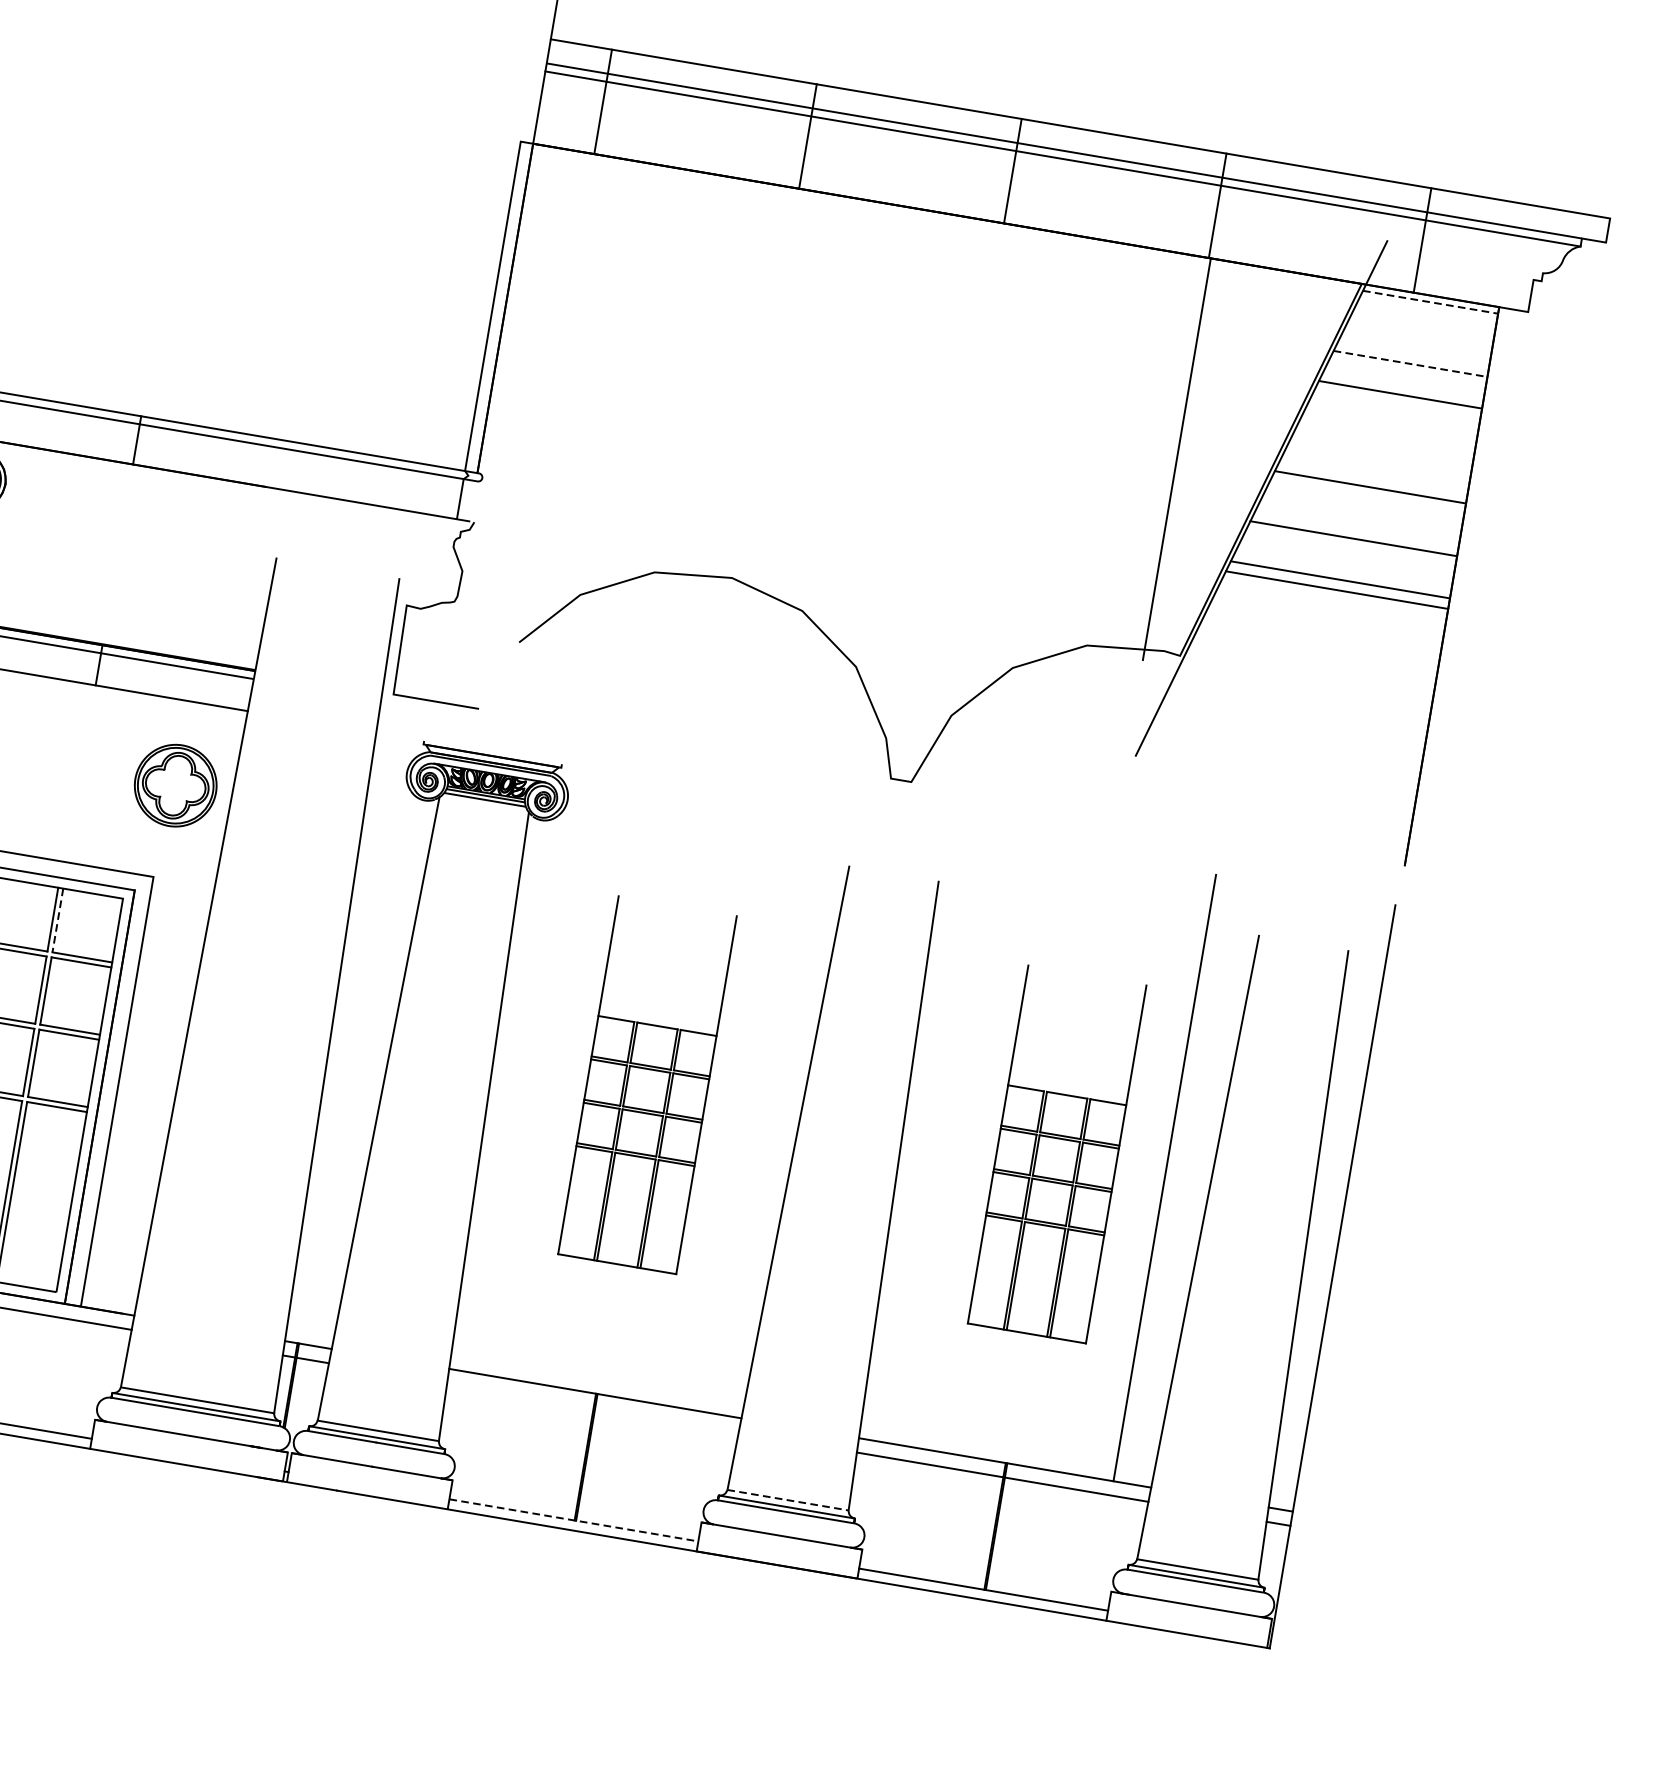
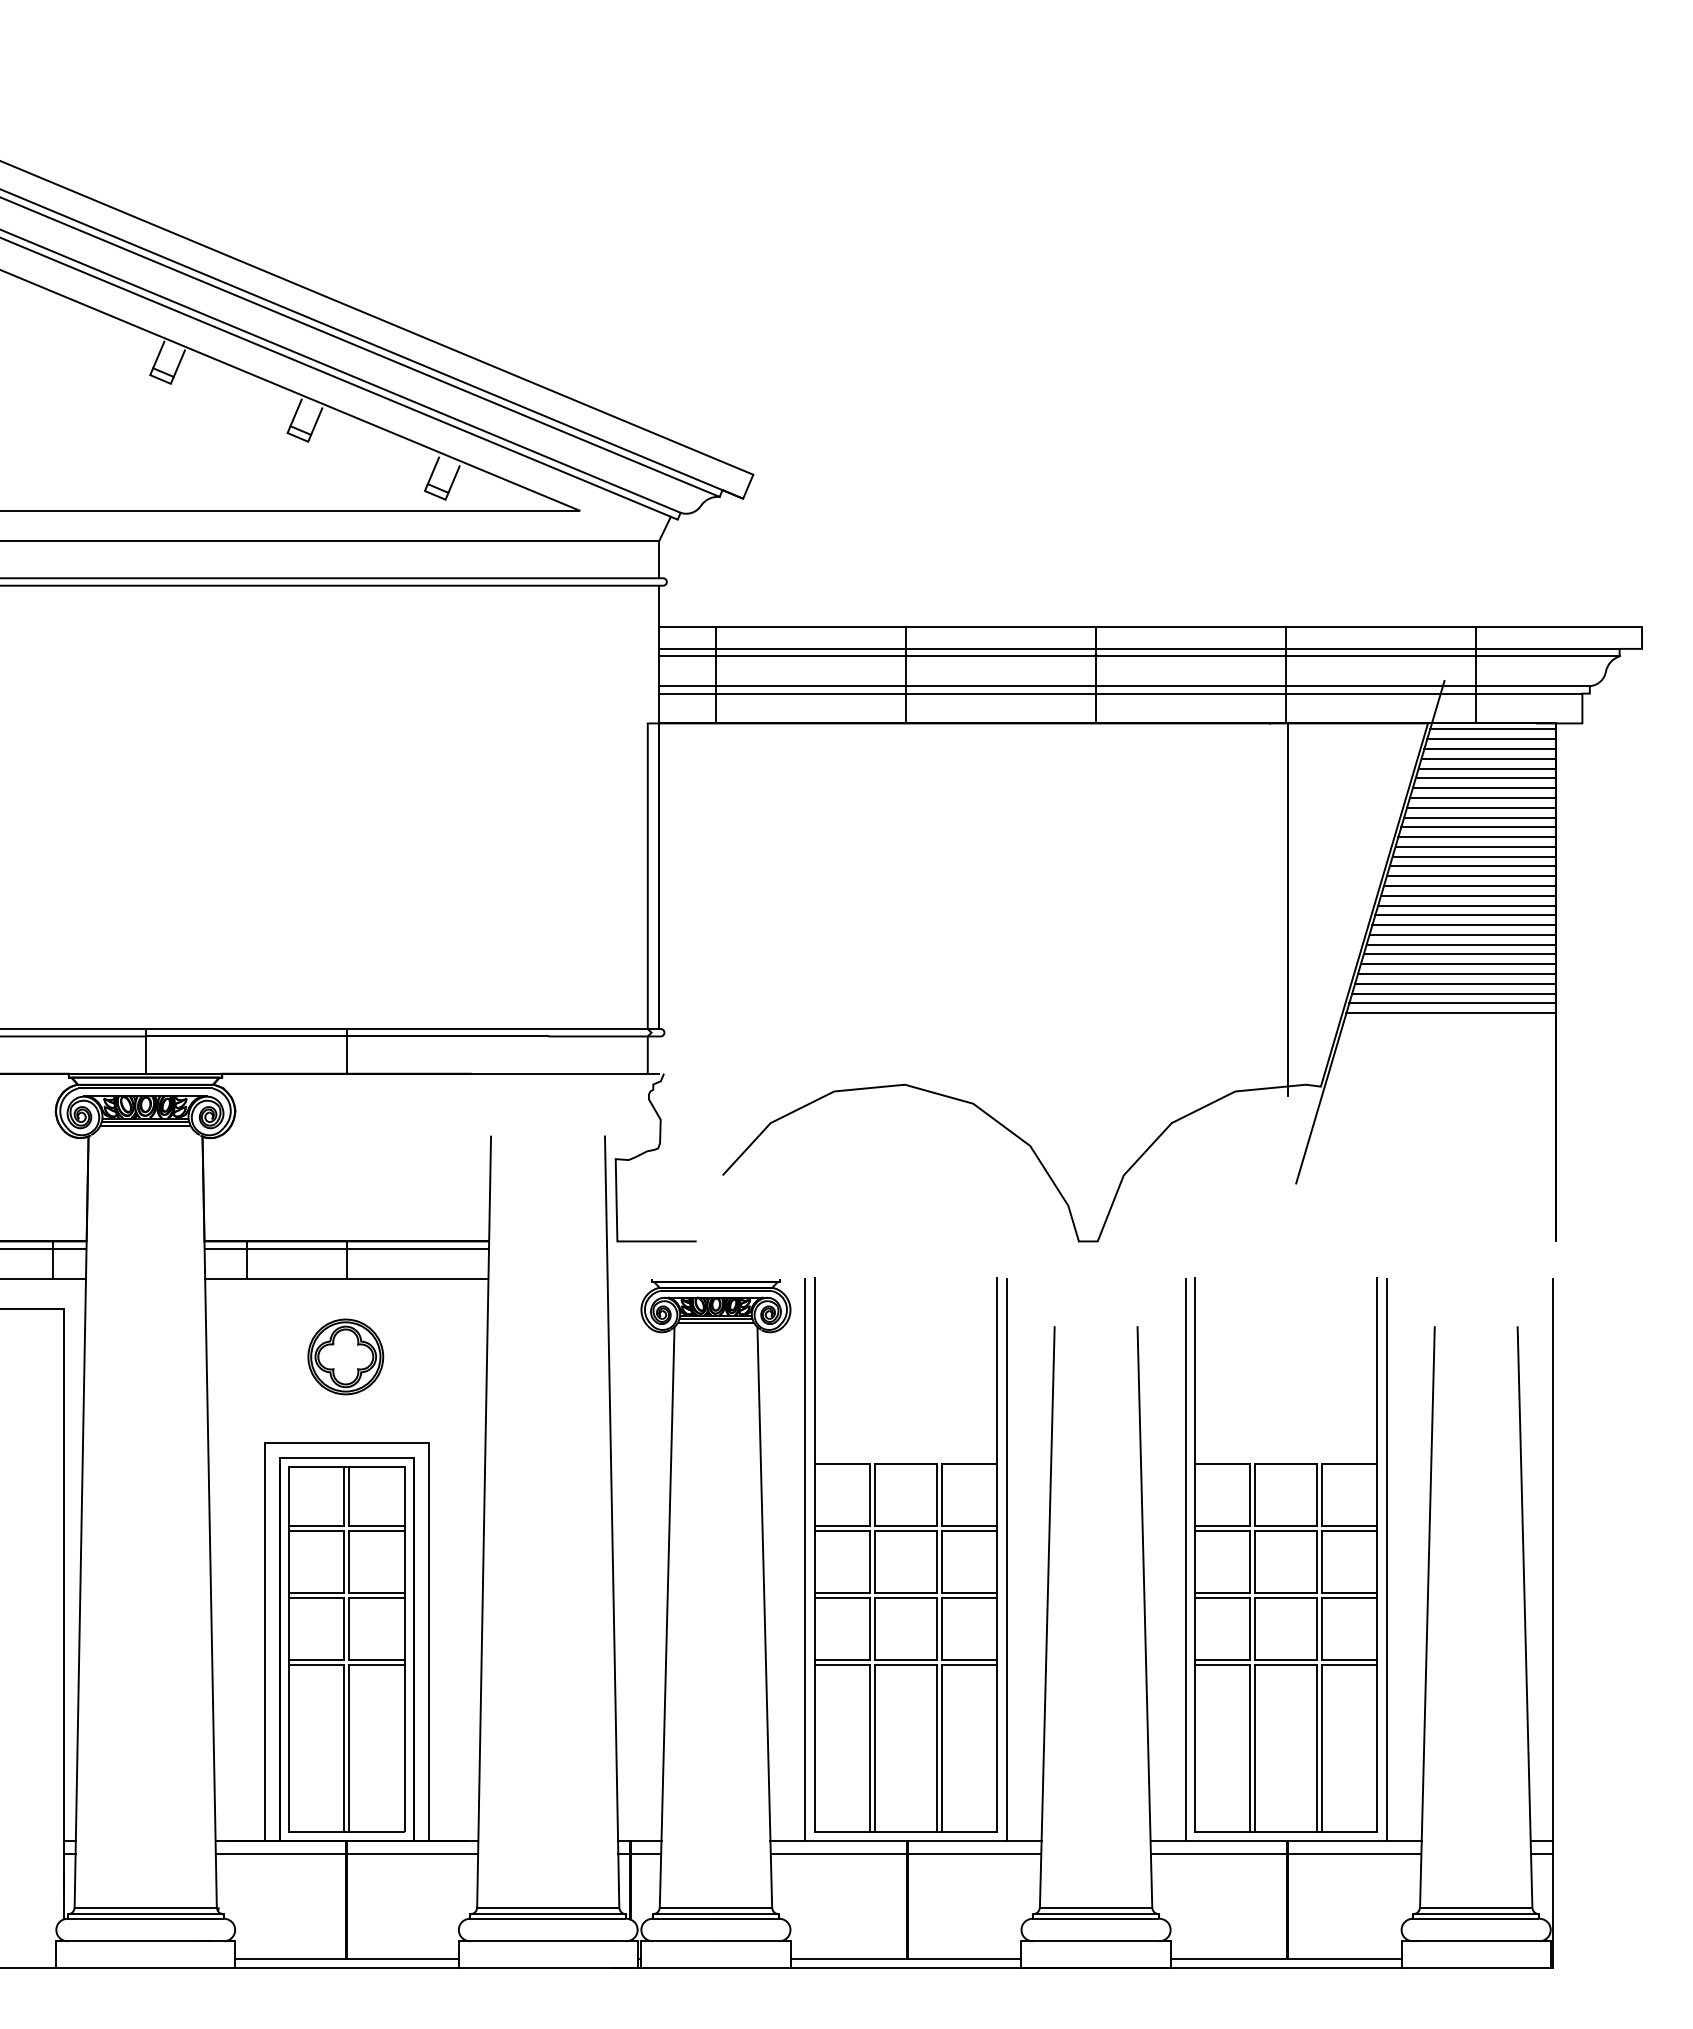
line: (1041, 188) -> (1124, 686), added
line: (1035, 195) -> (1120, 693), added
line: (1430, 302) -> (1492, 729), dashed -> solid
line: (1427, 312) -> (1491, 739), added
line: (1423, 323) -> (1489, 749), added
line: (1420, 332) -> (1488, 758), added
line: (1416, 343) -> (1486, 768), added
line: (1413, 353) -> (1485, 778), added
line: (1410, 364) -> (1484, 788), dashed -> solid
line: (1407, 373) -> (1482, 797), added
line: (1404, 384) -> (1481, 807), added
line: (1397, 405) -> (1478, 827), added
line: (1393, 415) -> (1476, 837), added
line: (1390, 425) -> (1475, 846), added
line: (1386, 435) -> (1473, 856), added
line: (1383, 446) -> (1472, 866), added
line: (1379, 456) -> (1470, 876), added
line: (1376, 467) -> (1469, 886), added
line: (1374, 476) -> (1468, 895), added
line: (1367, 497) -> (1465, 915), added
line: (1363, 508) -> (1463, 925), added
line: (1360, 517) -> (1462, 934), added
line: (1356, 528) -> (1460, 944), added
line: (1349, 549) -> (1457, 964), added
line: (1346, 559) -> (1456, 974), added
line: (1344, 569) -> (1455, 983), added
line: (1333, 600) -> (1450, 1013), added
part: (175, 785) -> (345, 1356), moved
line: (58, 920) -> (349, 1496), dashed -> solid
line: (538, 1071) -> (805, 1559), added
part: (647, 1084) -> (905, 1554), size x1.67
line: (755, 1108) -> (1006, 1559), added
line: (947, 1140) -> (1185, 1559), added
part: (1056, 1153) -> (1285, 1554), size x1.67
line: (592, 1407) -> (905, 1854), added
line: (788, 1499) -> (1096, 1907), dashed -> solid
line: (574, 1520) -> (906, 1958), dashed -> solid

